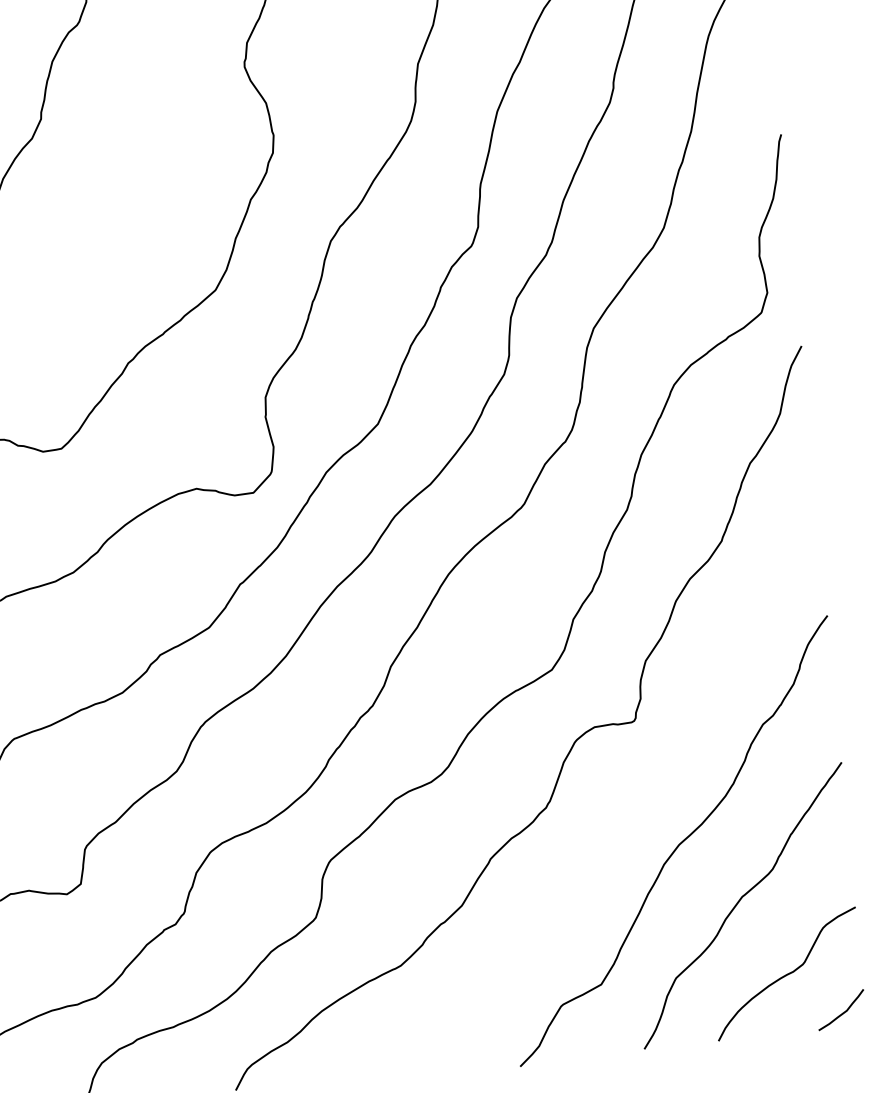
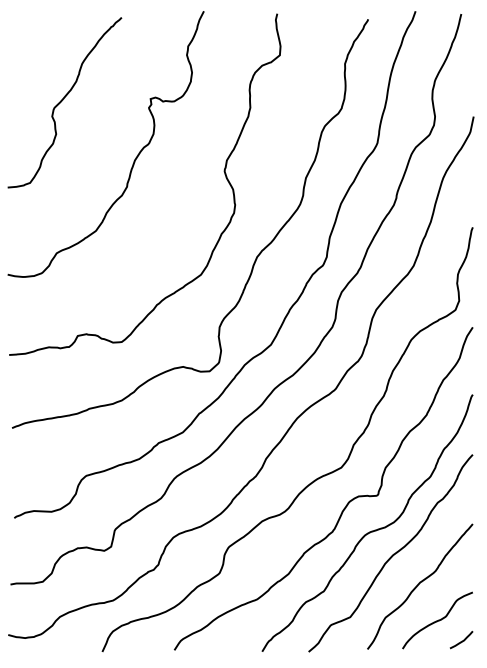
curve: (628, 796) -> (371, 530), added

